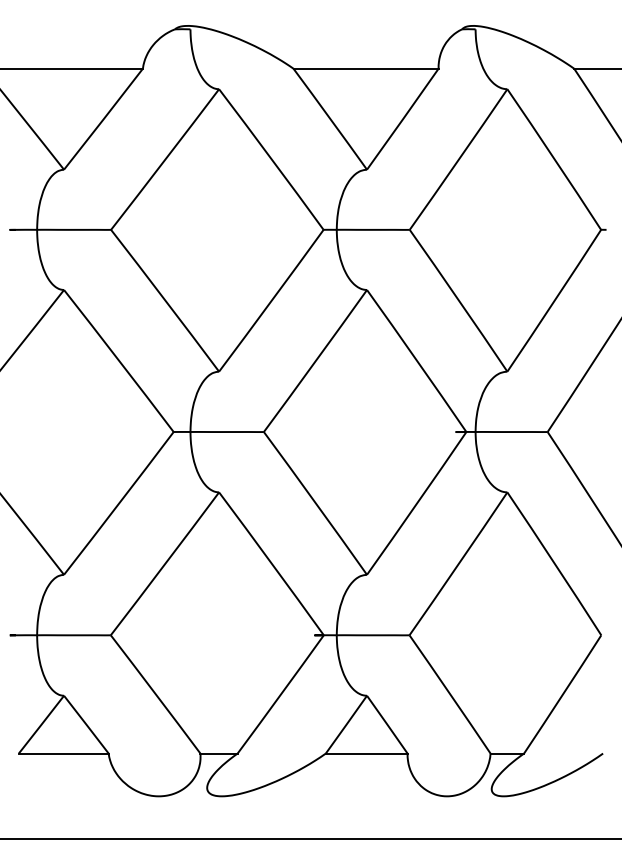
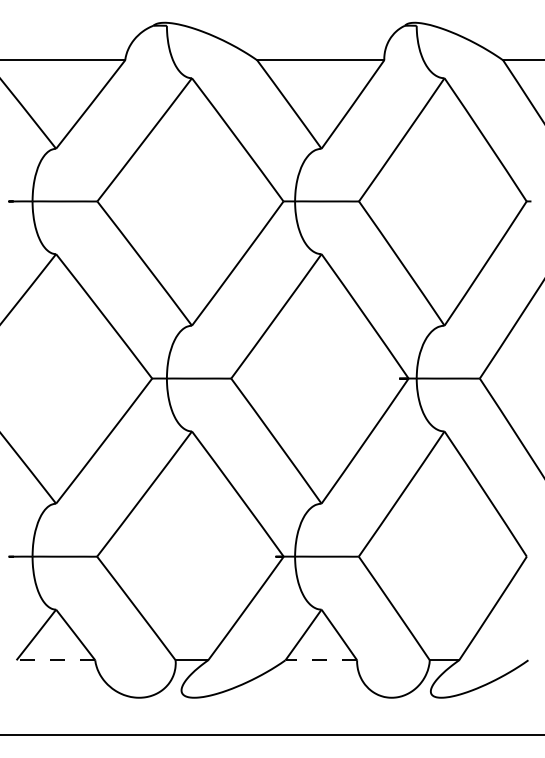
line: (63, 753) -> (55, 660), solid -> dashed
line: (366, 753) -> (321, 660), solid -> dashed

